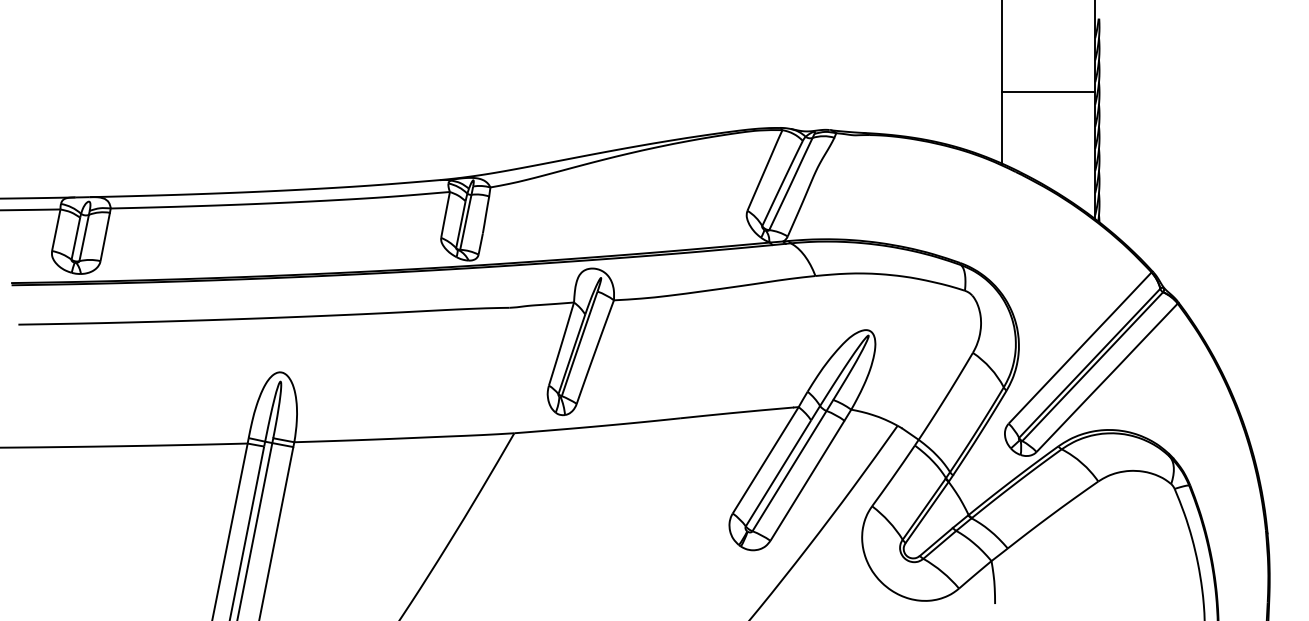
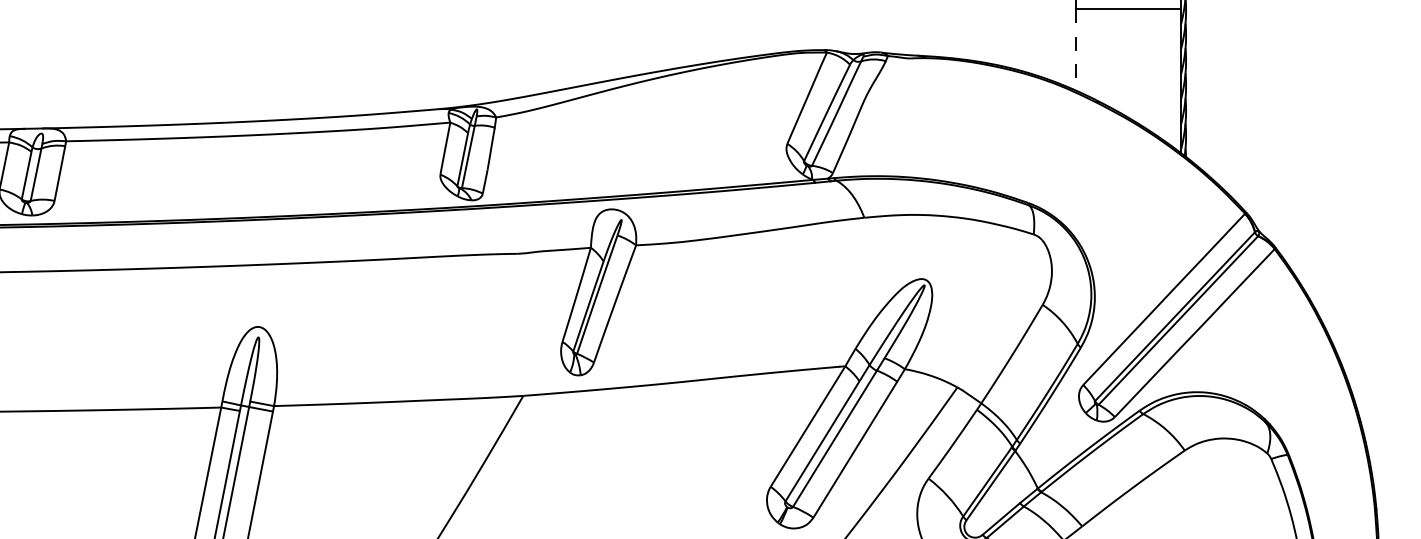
line: (1001, 128) -> (1075, 50), solid -> dashed

